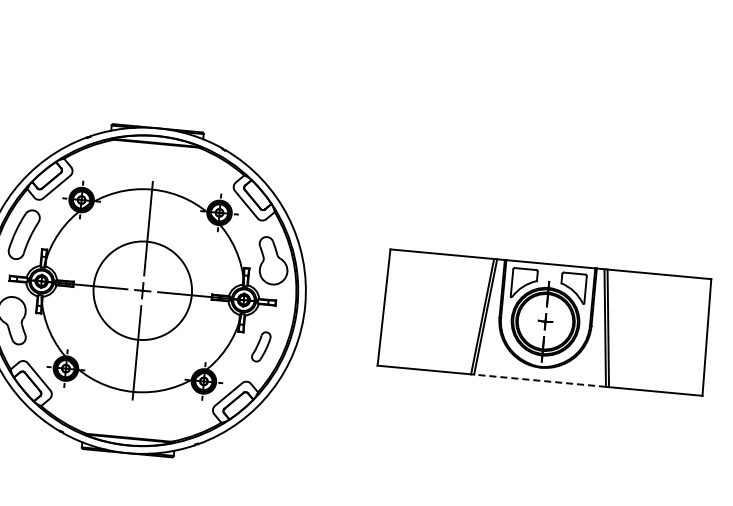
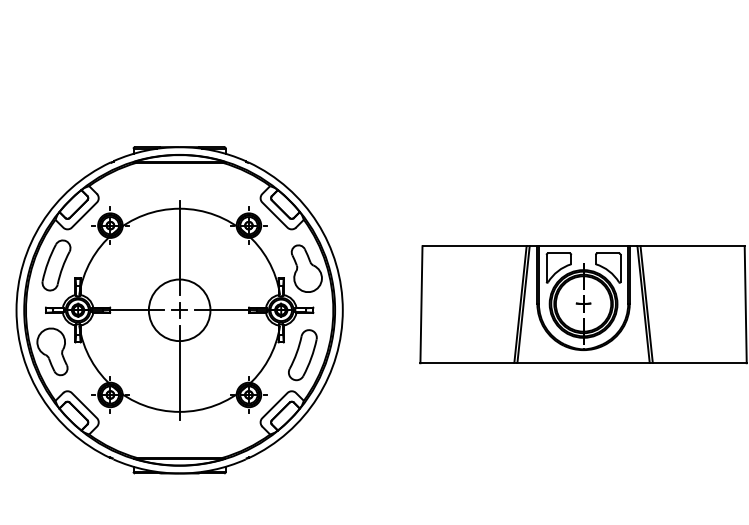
circle: (142, 290) -> (179, 310), size x0.62
part: (260, 347) -> (302, 355), size x1.67
line: (539, 381) -> (583, 363), dashed -> solid

